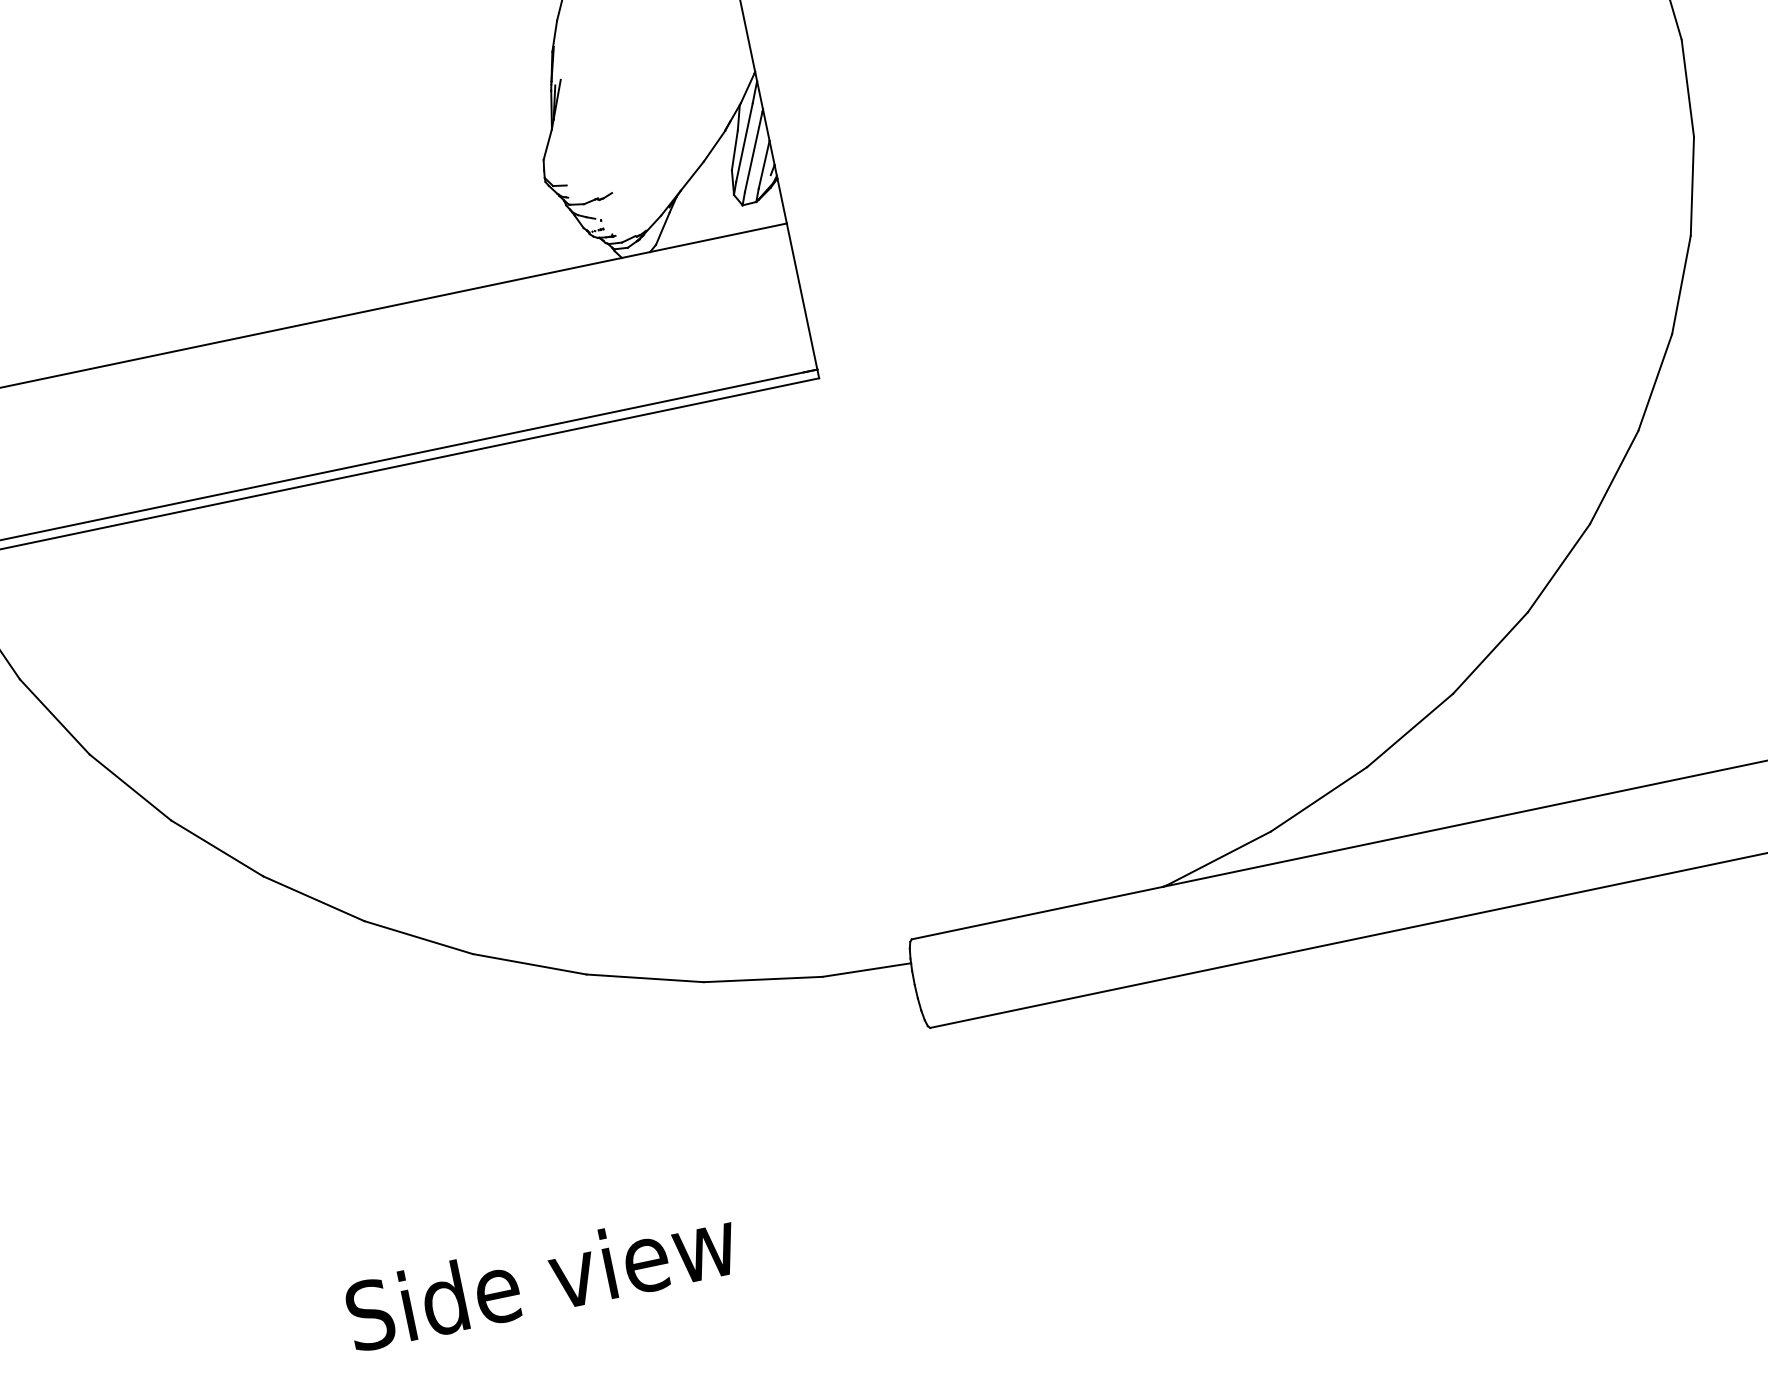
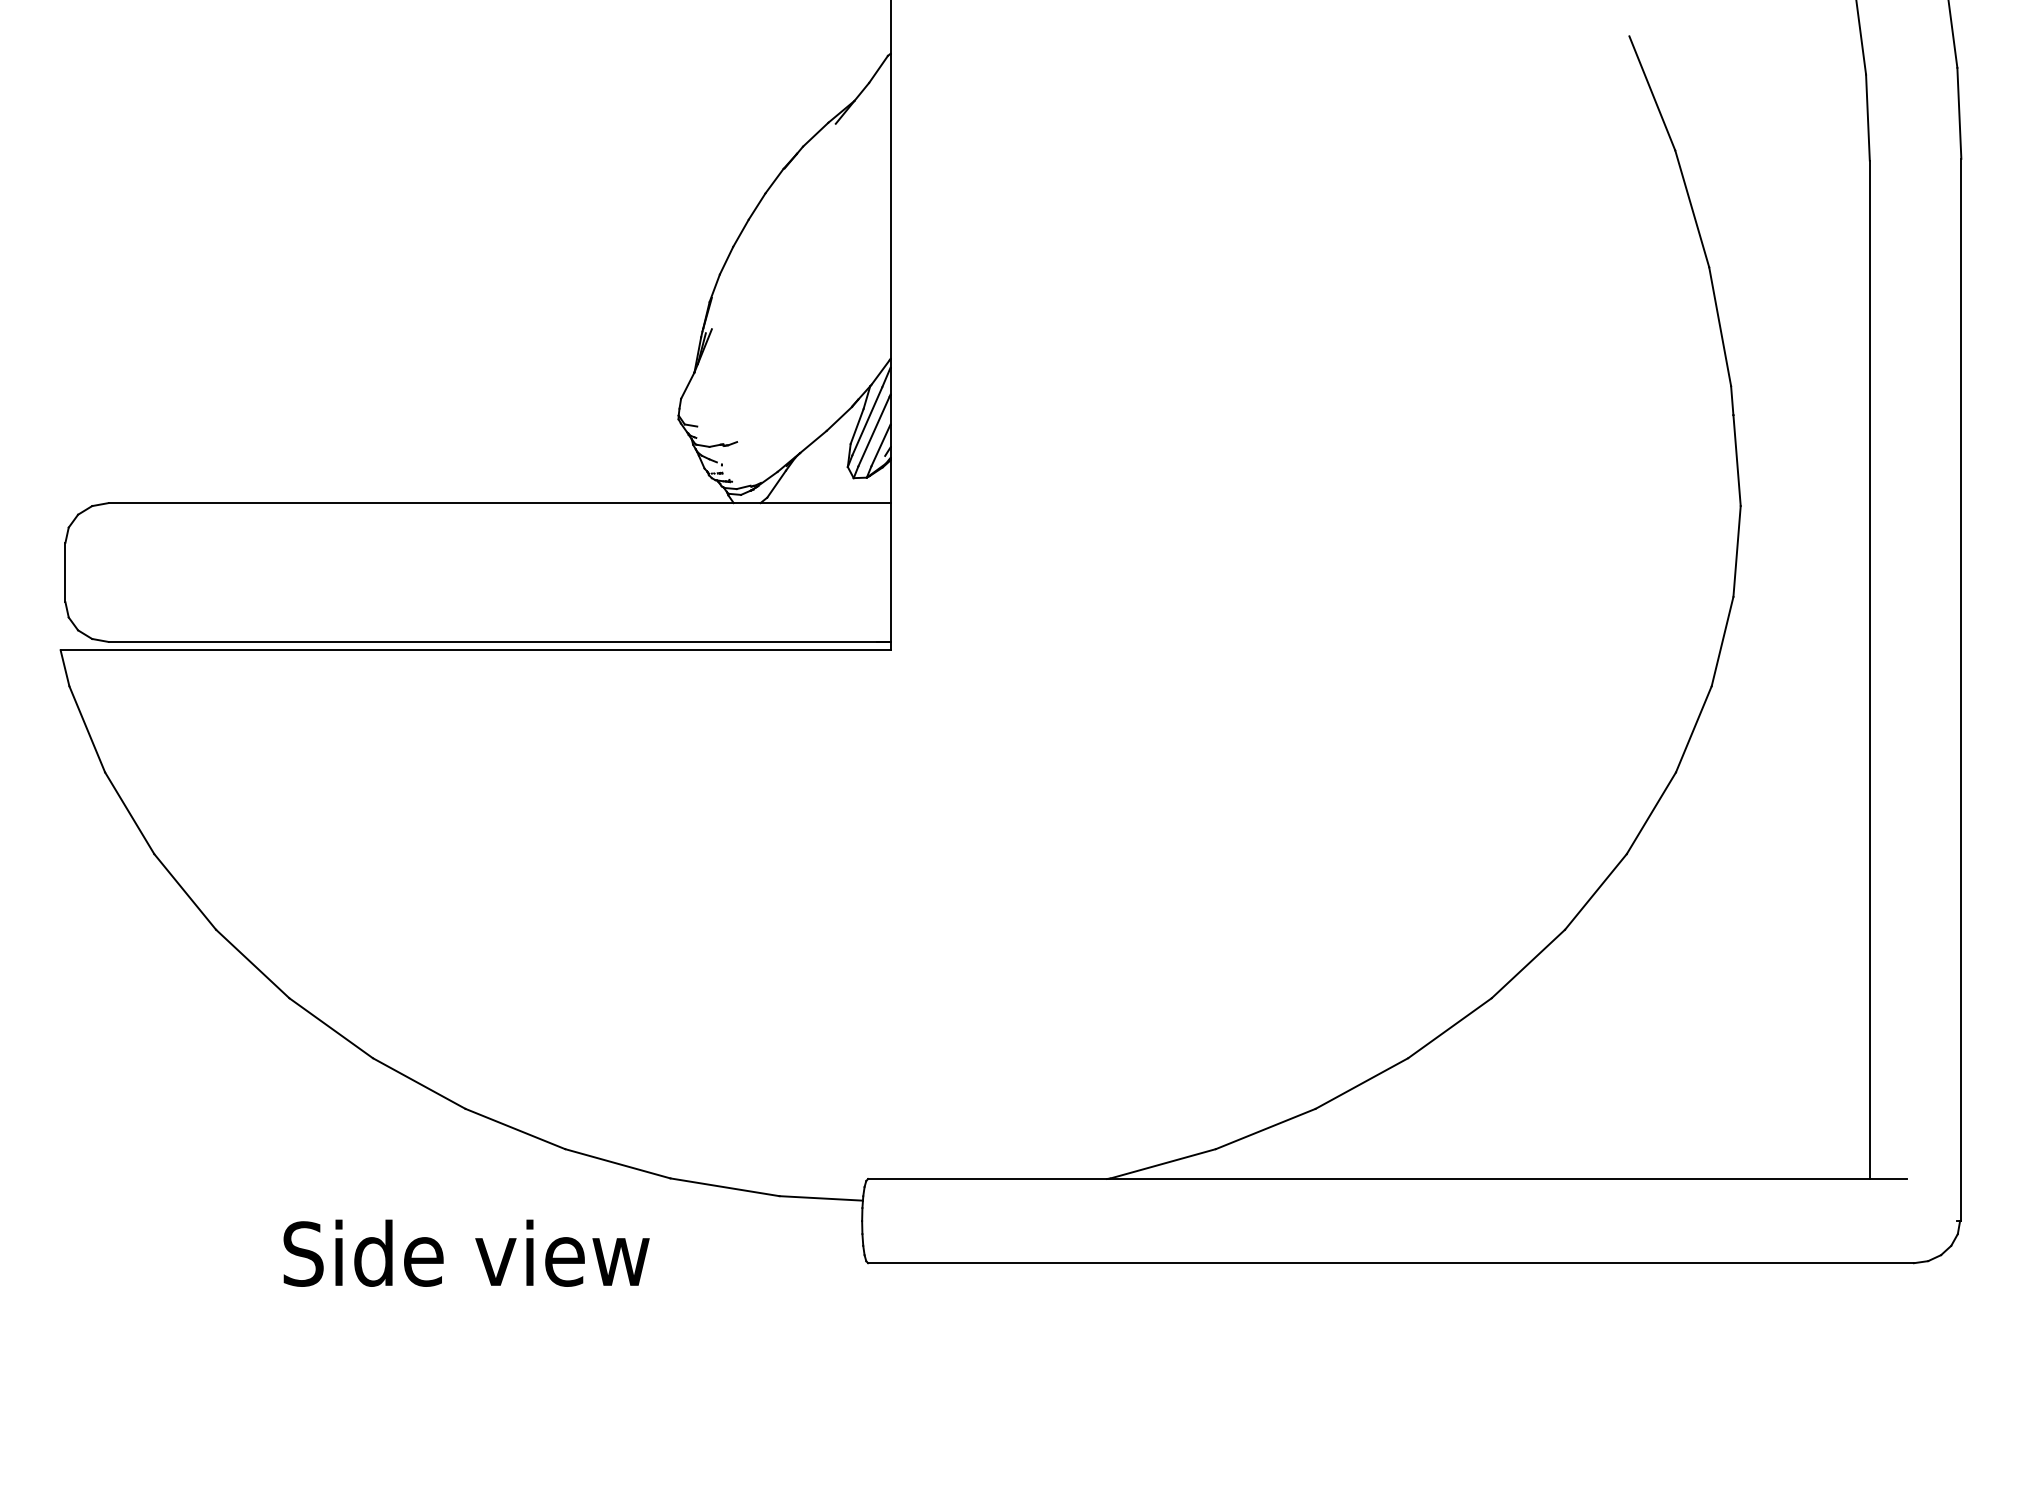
text: (541, 1277) -> (466, 1252), moved

